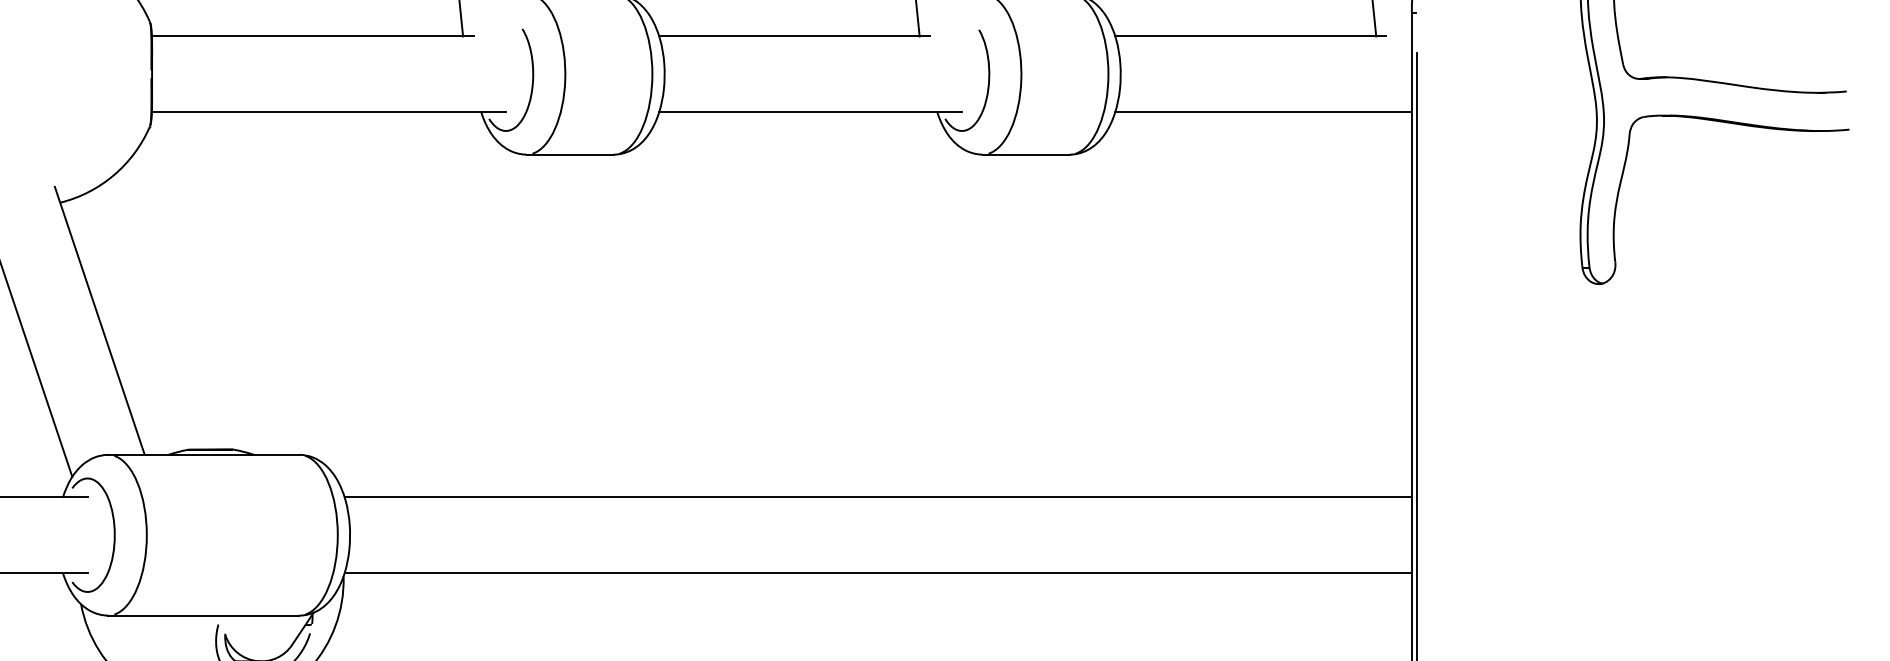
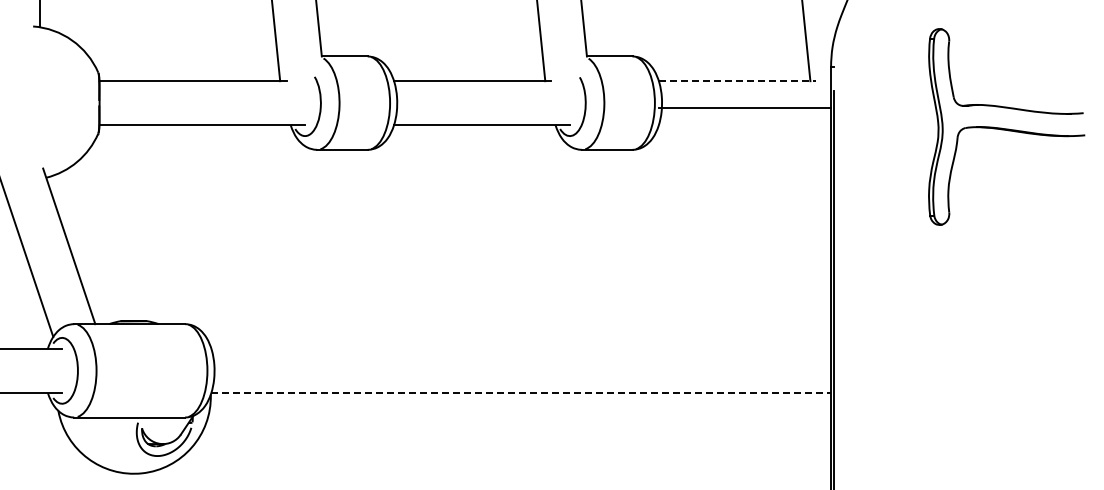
line: (1250, 36) -> (737, 81), solid -> dashed
line: (1262, 112) -> (744, 108), moved
line: (878, 496) -> (521, 348), removed
line: (878, 572) -> (521, 392), solid -> dashed

